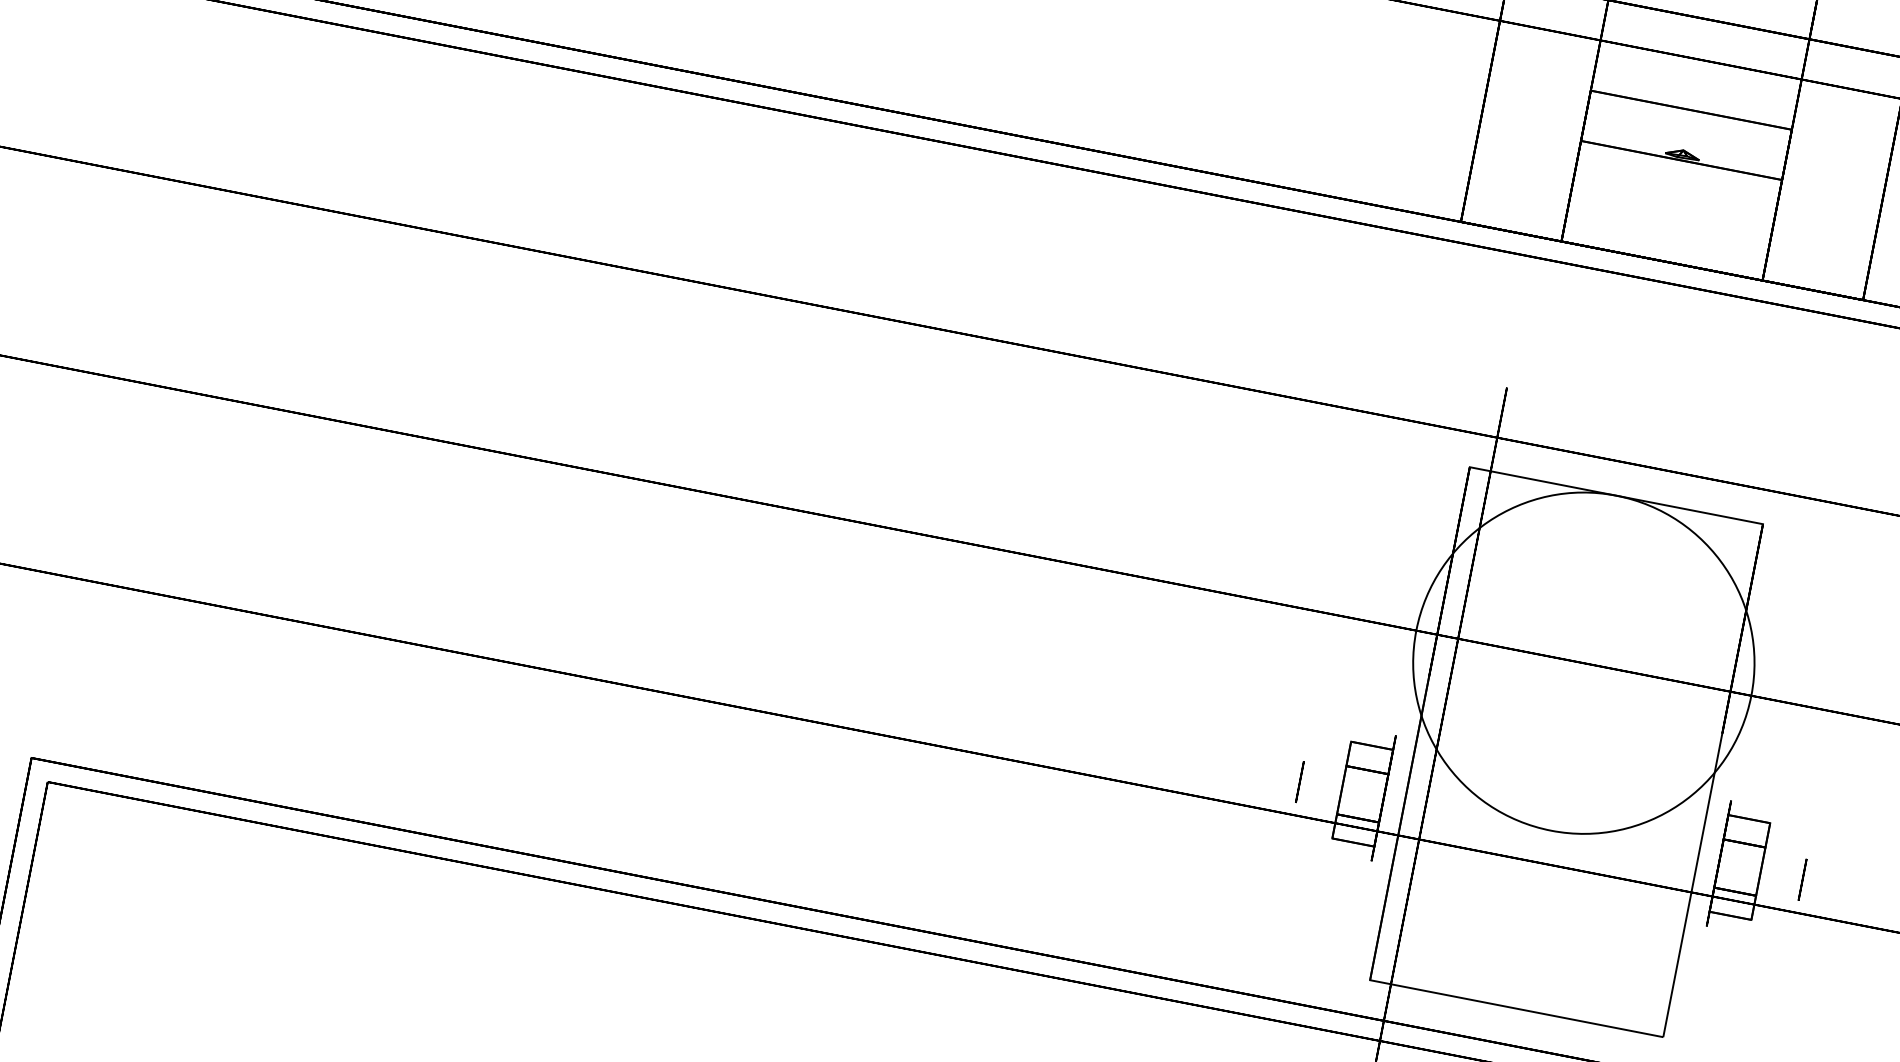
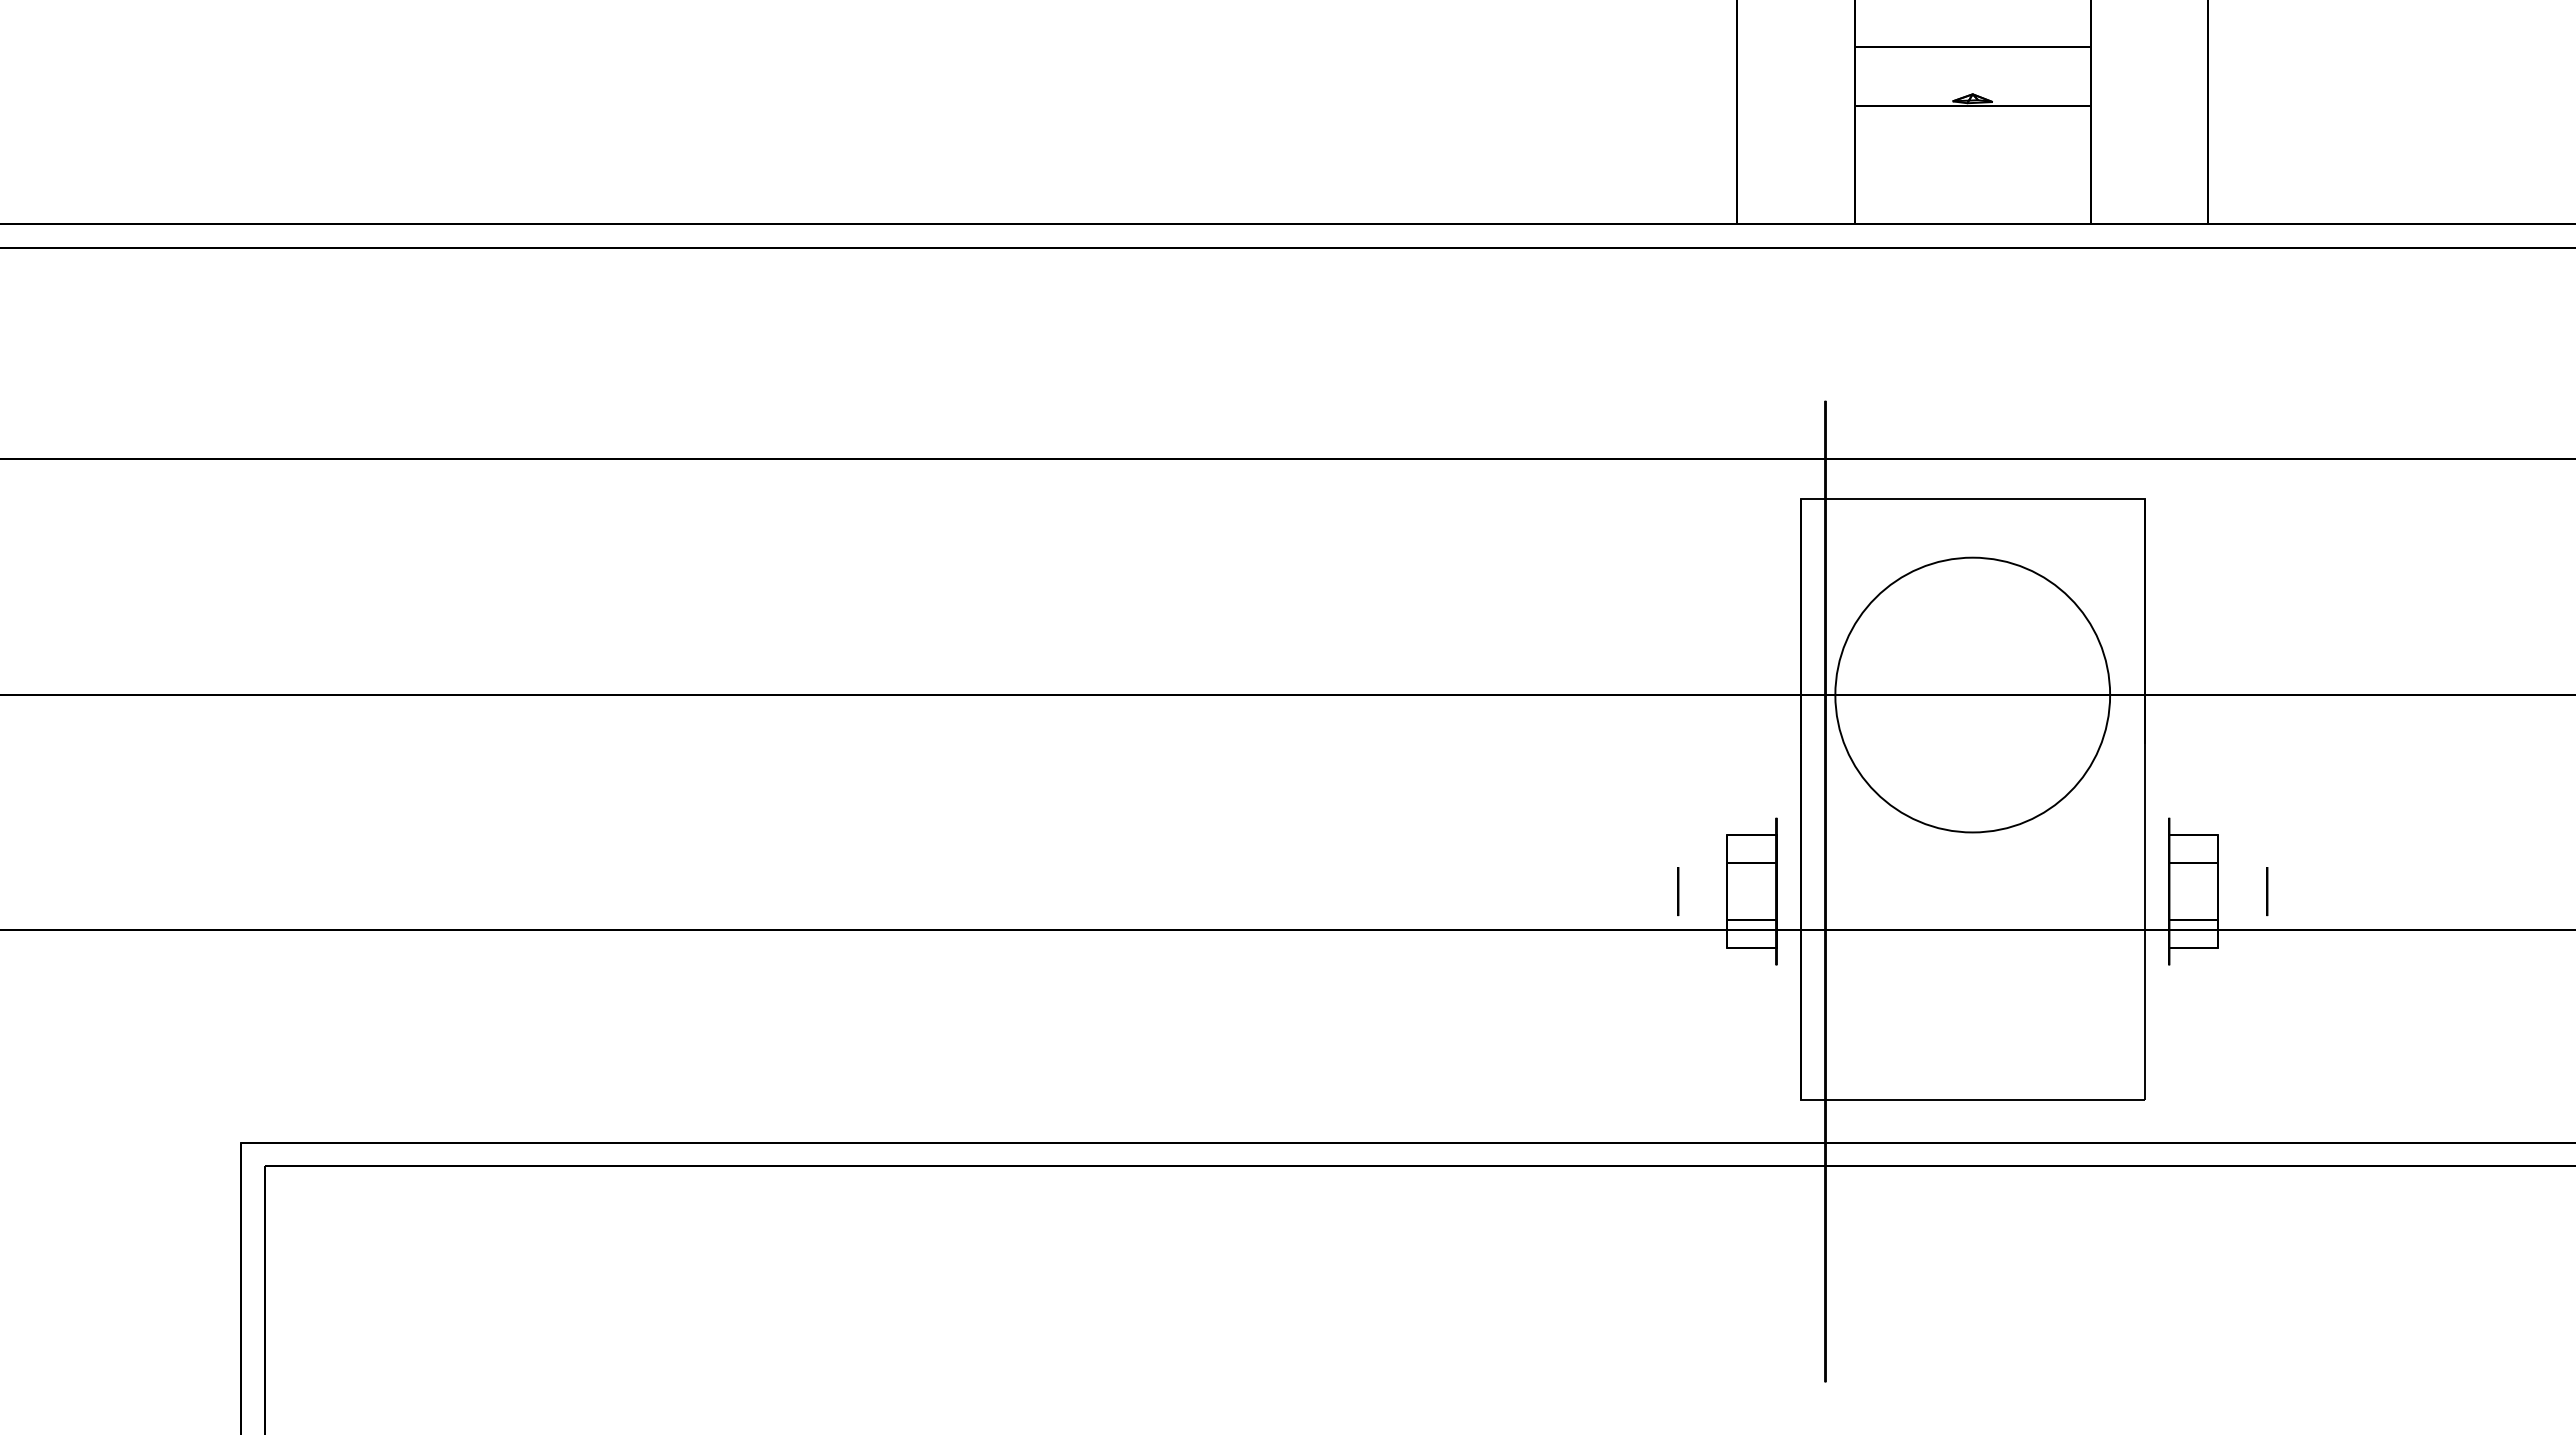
circle: (1583, 662) -> (1972, 694), size x0.7

